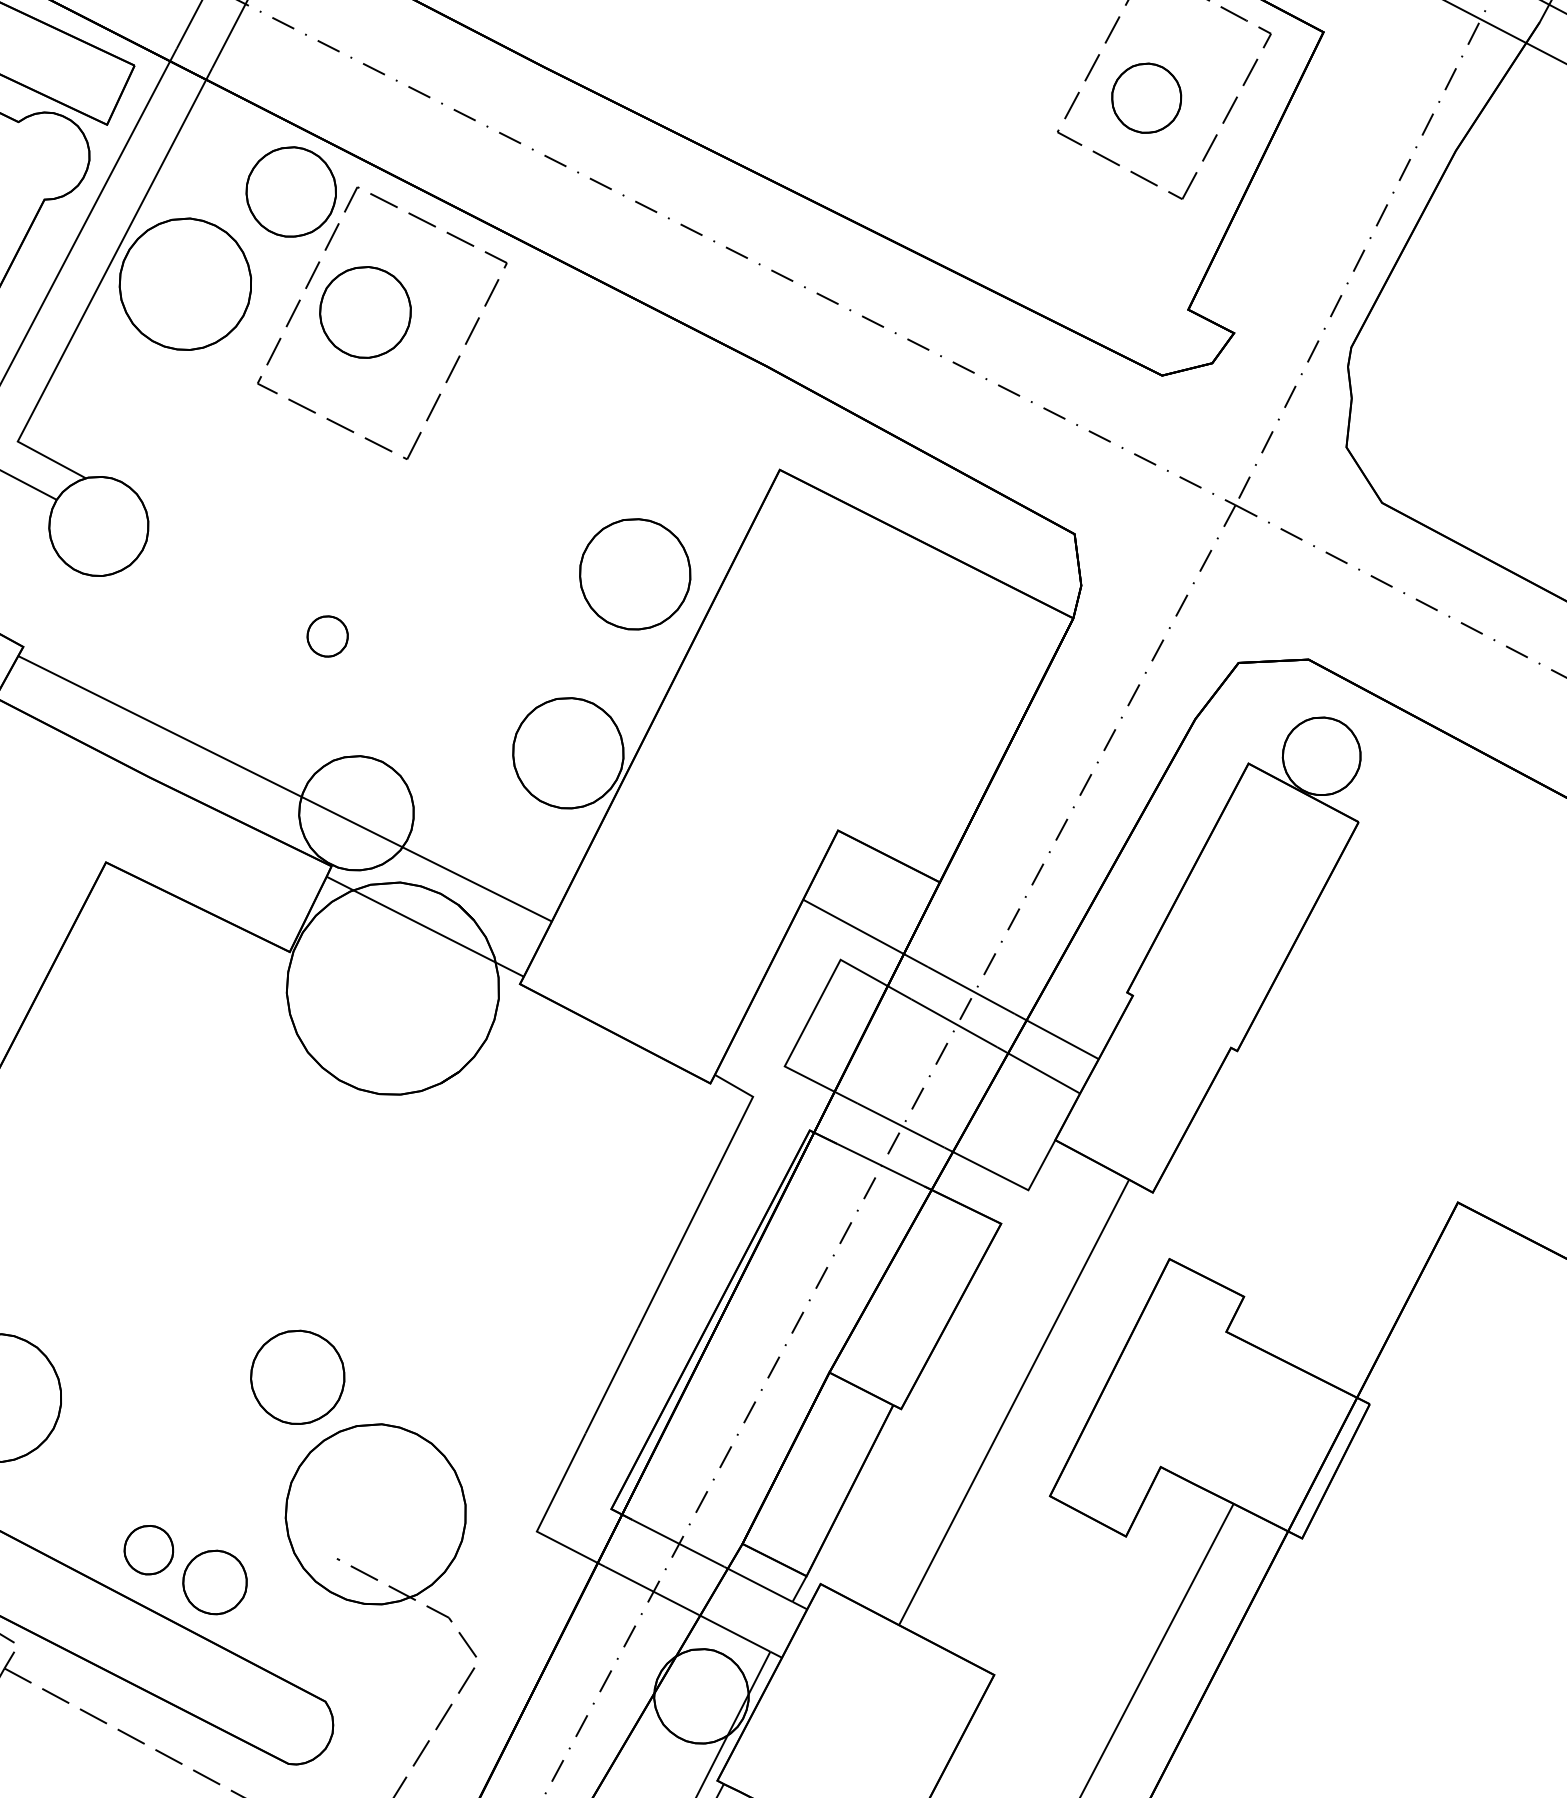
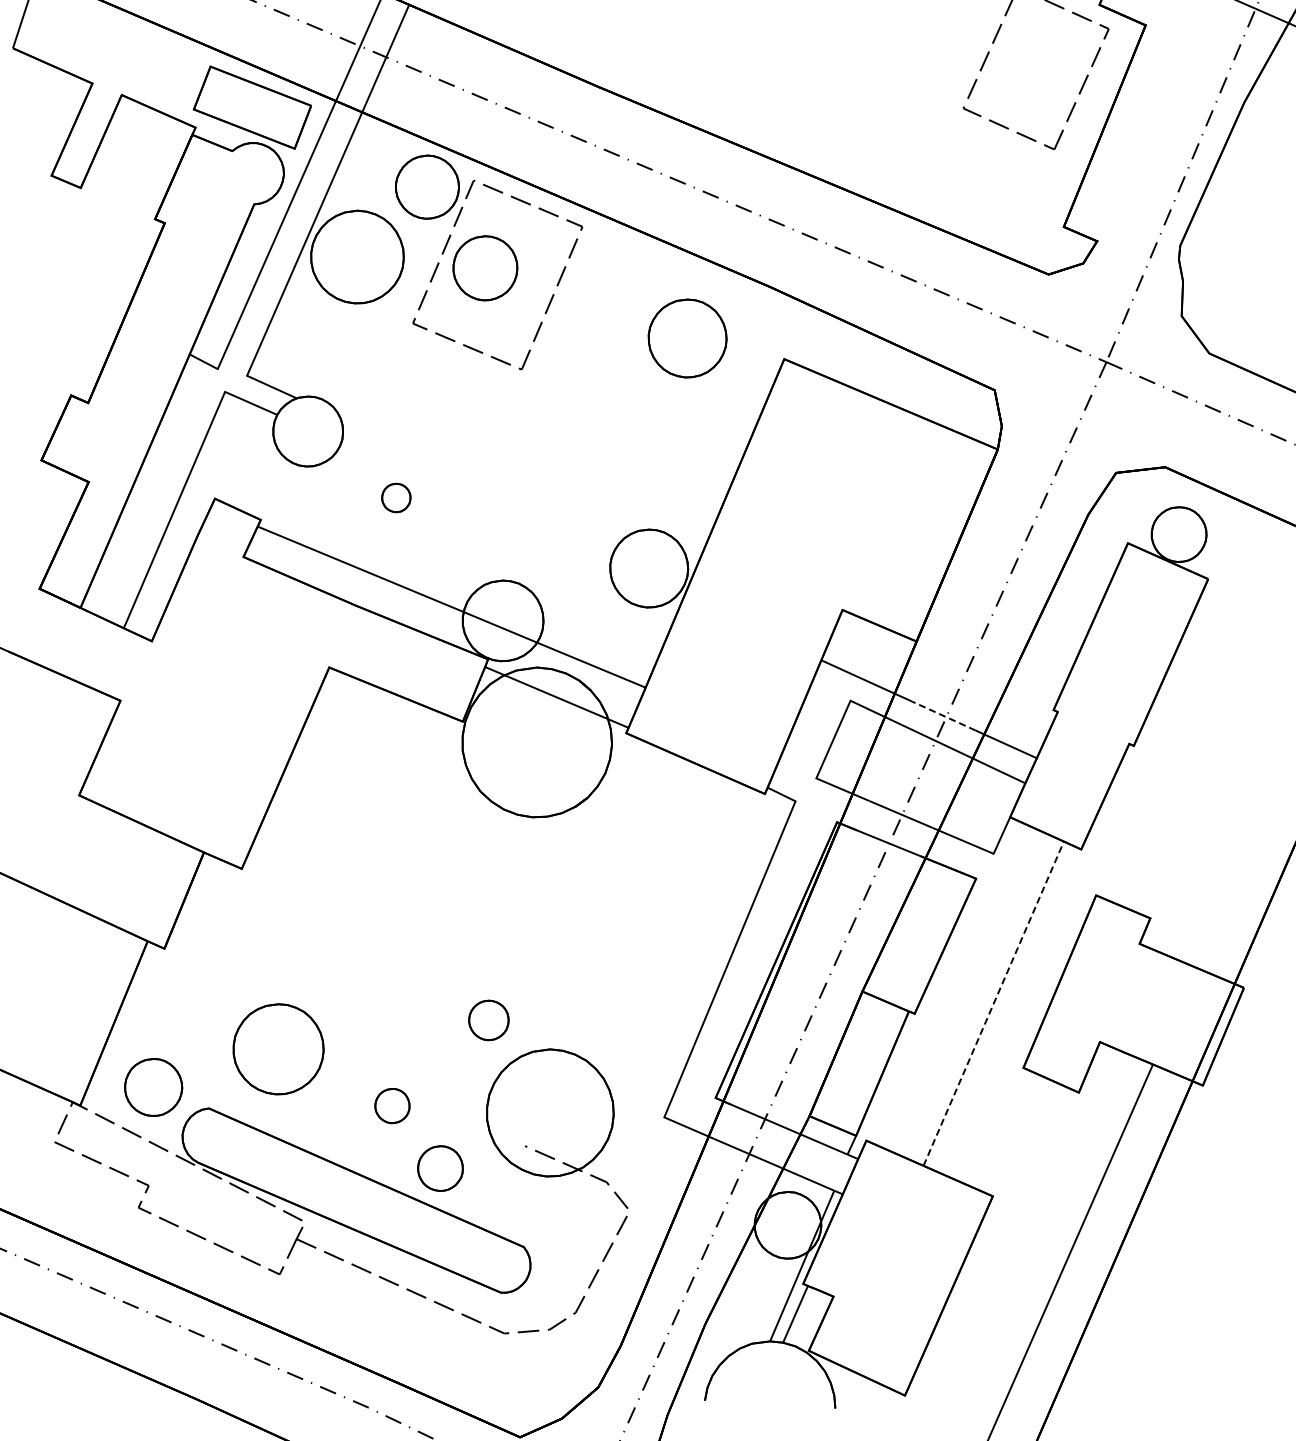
part: (1146, 97) -> (1024, 79), removed
part: (635, 574) -> (687, 338), moved
part: (327, 635) -> (396, 497), moved
line: (970, 991) -> (943, 716), solid -> dashed
part: (297, 1377) -> (488, 1020), size x0.6
line: (1013, 1403) -> (993, 1004), solid -> dashed
part: (148, 1550) -> (392, 1106), moved

